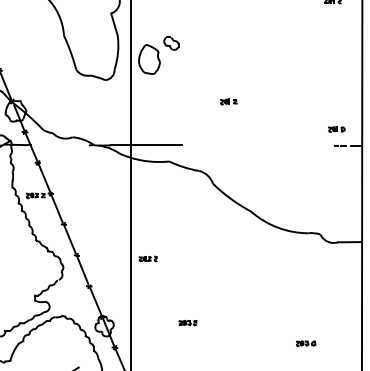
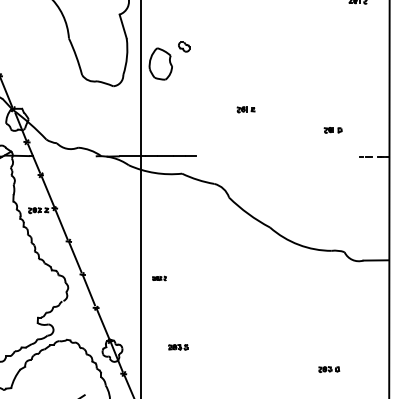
part: (170, 43) -> (183, 46), size x0.7
part: (336, 129) -> (332, 130), moved
part: (148, 258) -> (159, 278), size x0.7
part: (188, 323) -> (178, 347), moved

